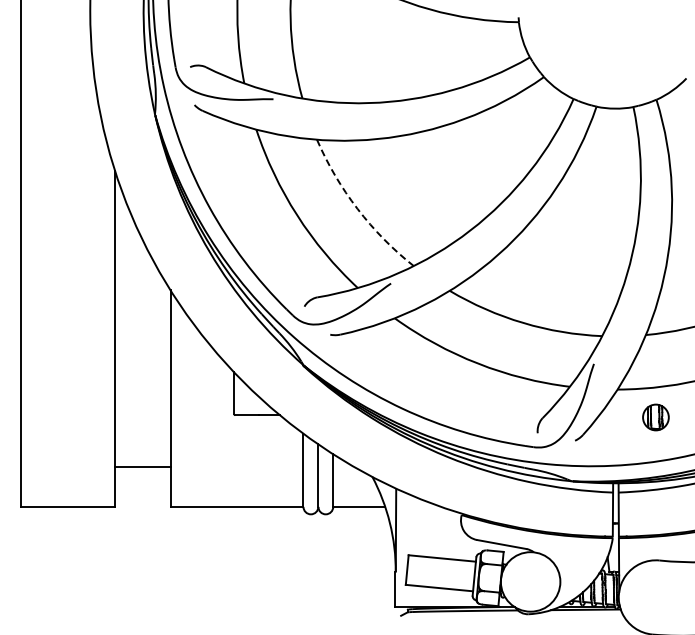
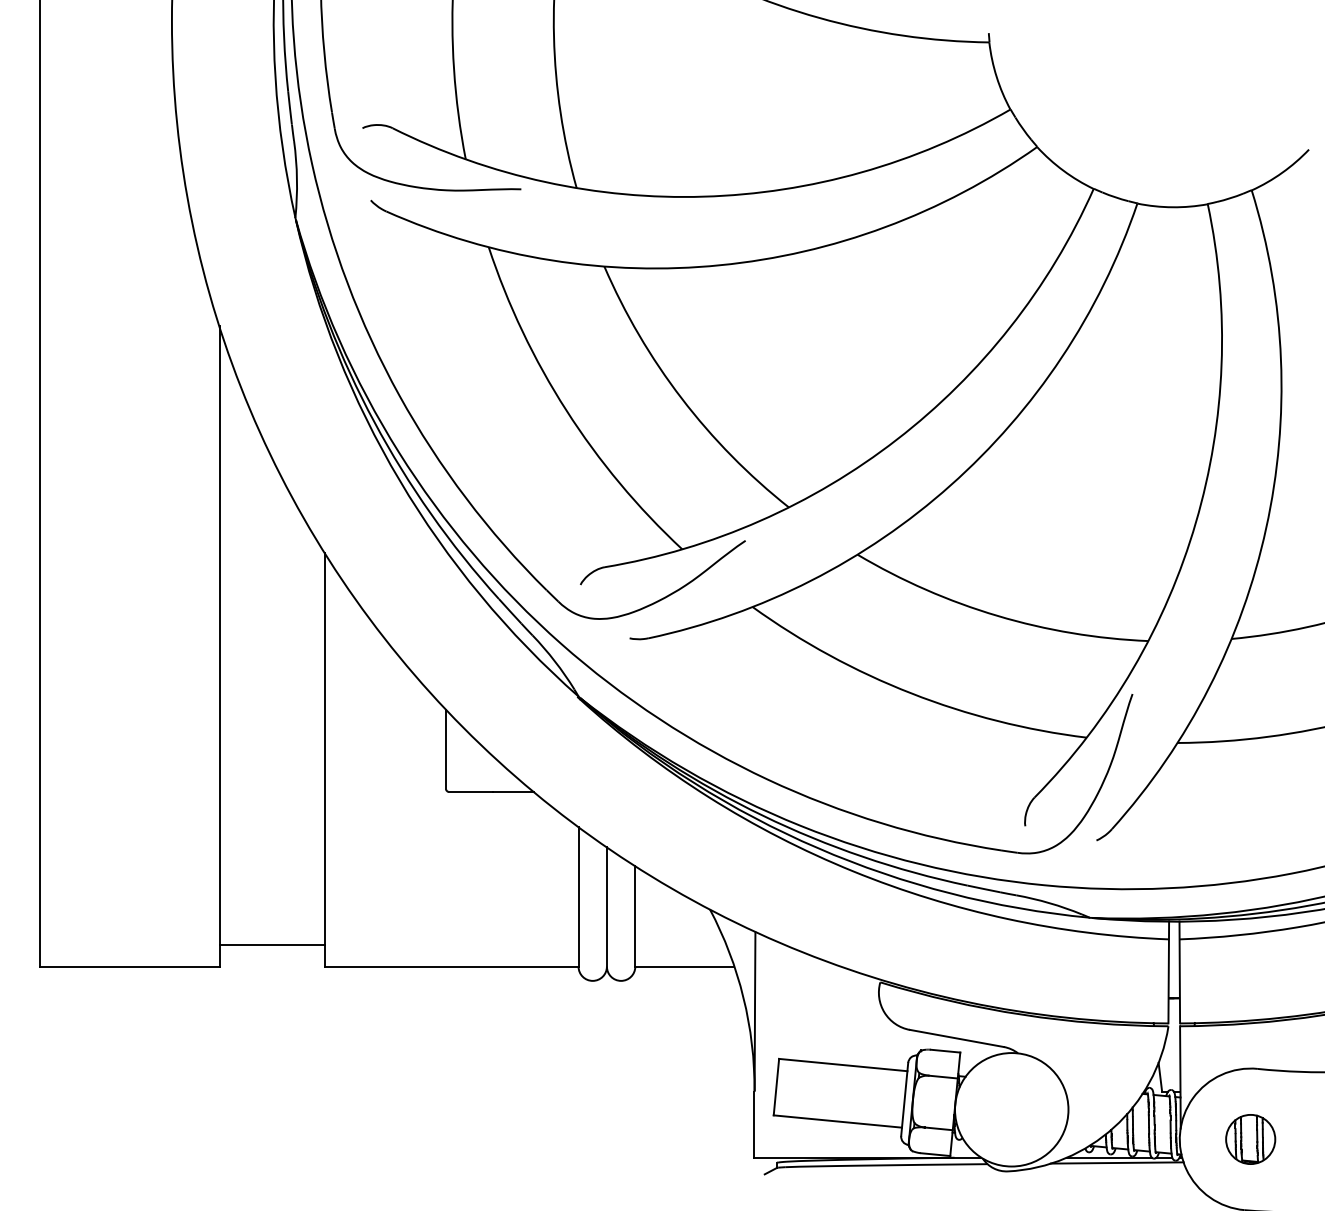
arc: (357, 208) -> (681, 397), dashed -> solid
part: (655, 417) -> (1249, 1139), moved
line: (142, 467) -> (271, 944), moved

